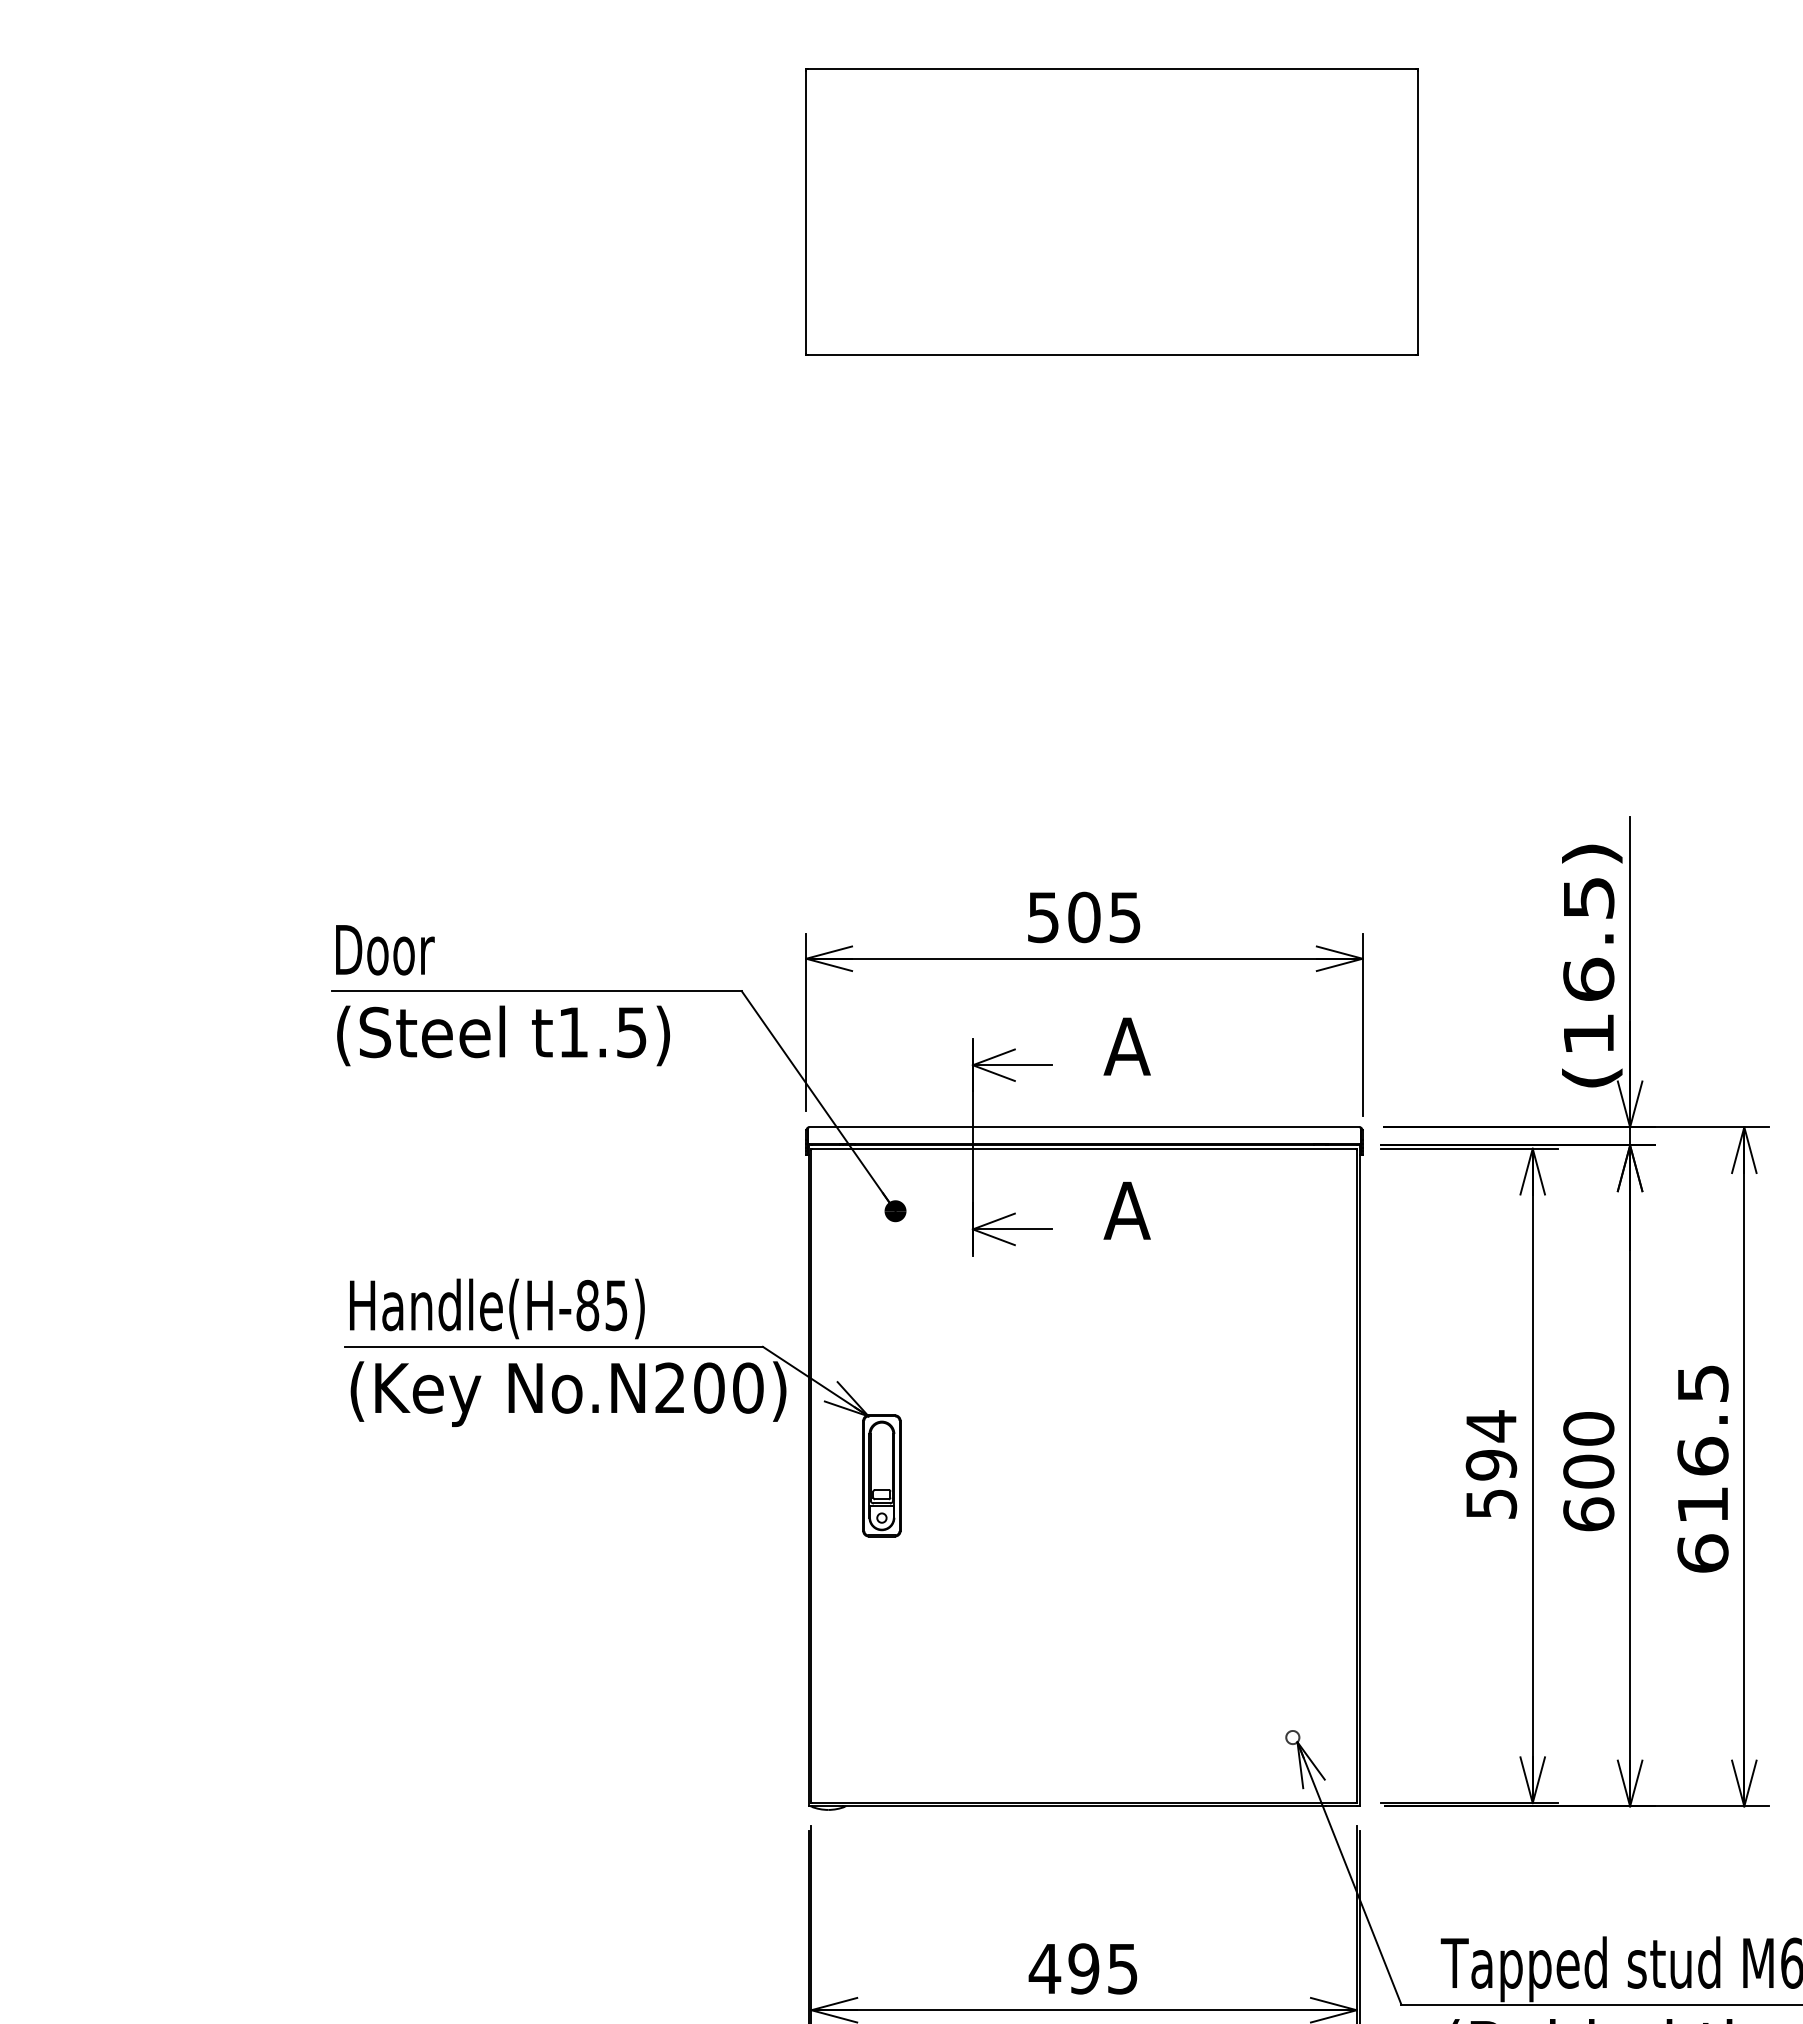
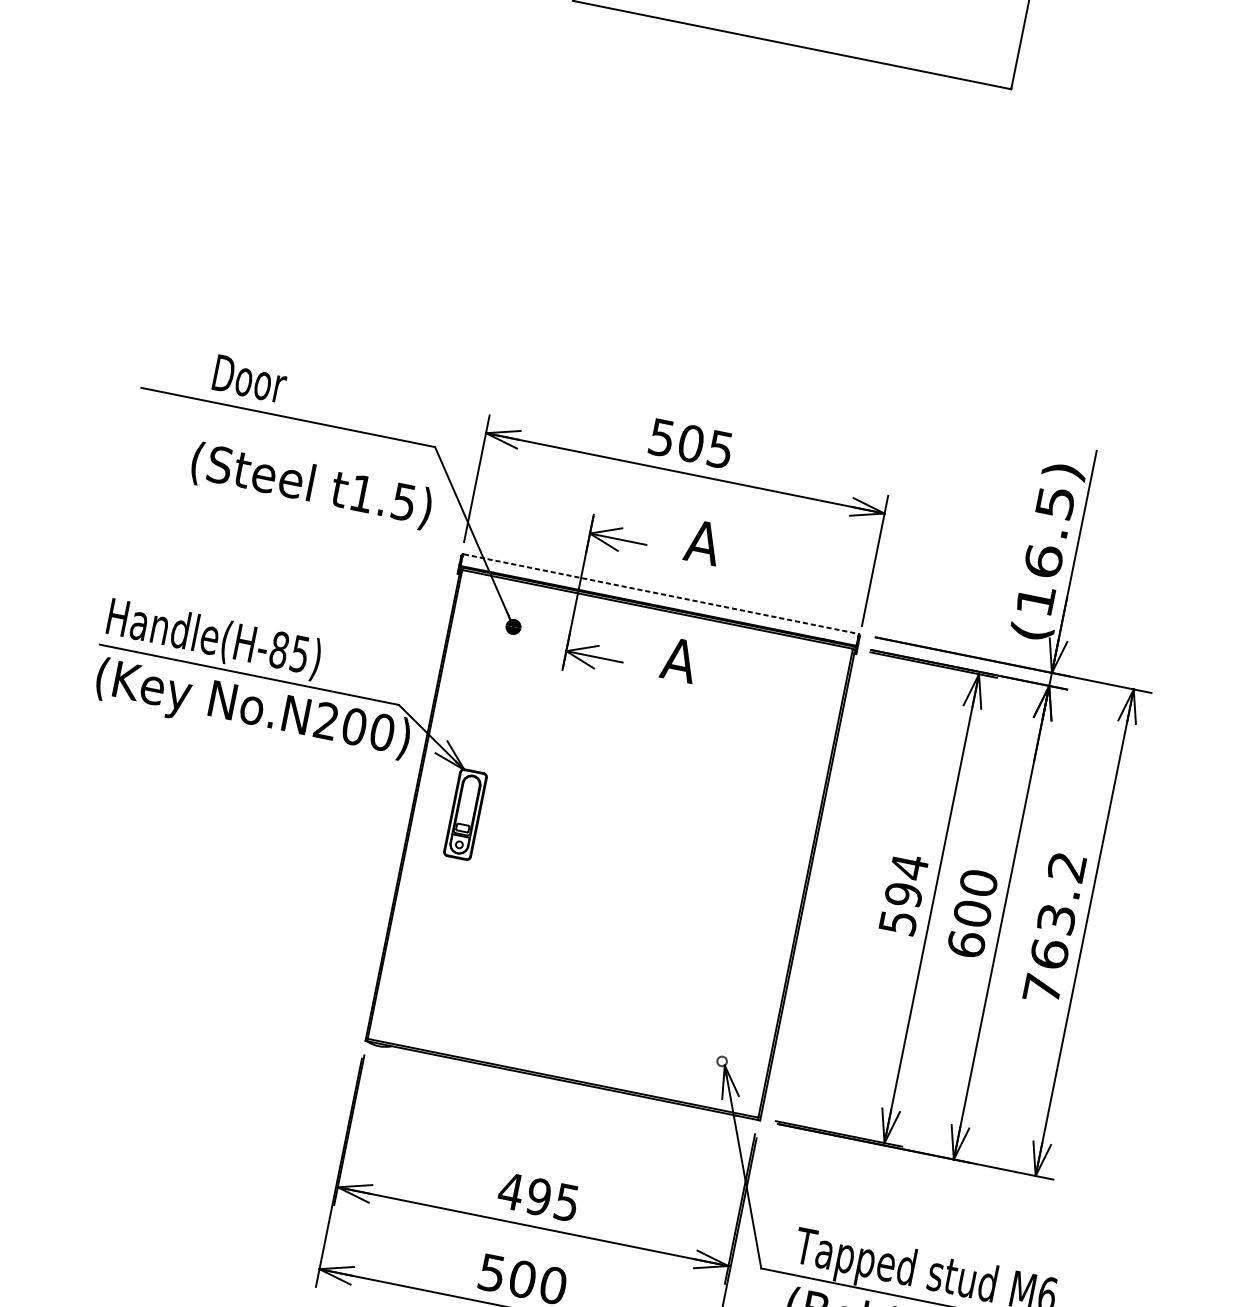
text: (385, 950) -> (250, 379), moved
text: (503, 1035) -> (311, 485), moved
line: (1084, 1127) -> (660, 594), solid -> dashed
text: (1702, 1468) -> (1054, 927), 616.5 -> 763.2

